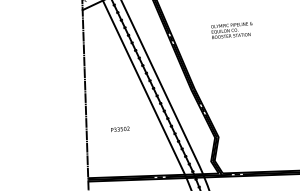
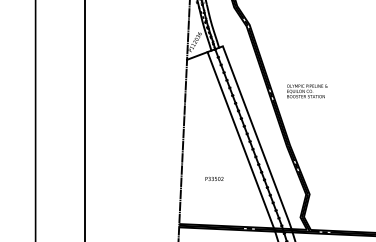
text: (232, 30) -> (307, 91), moved

